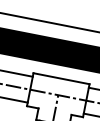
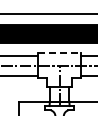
line: (62, 79) -> (60, 53), solid -> dashed

